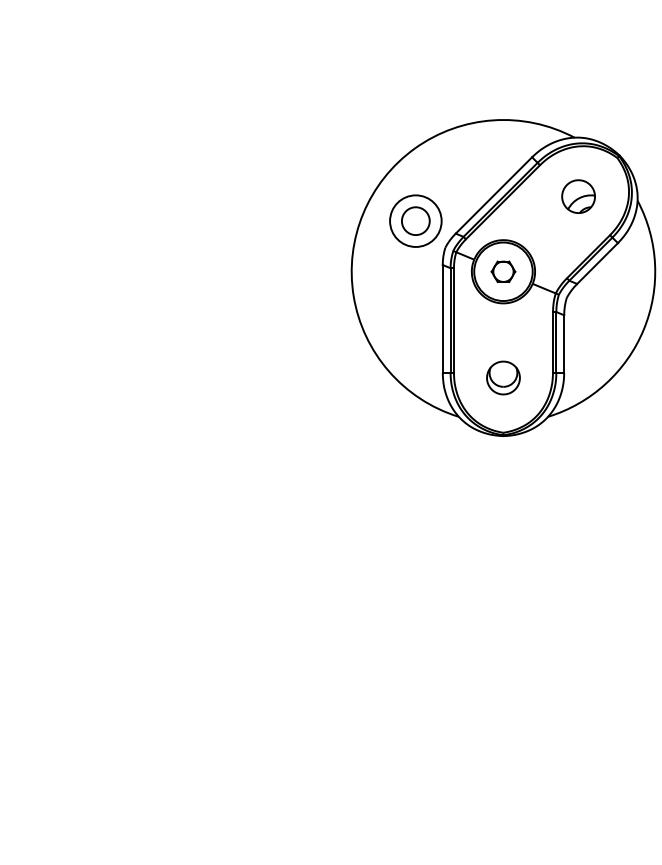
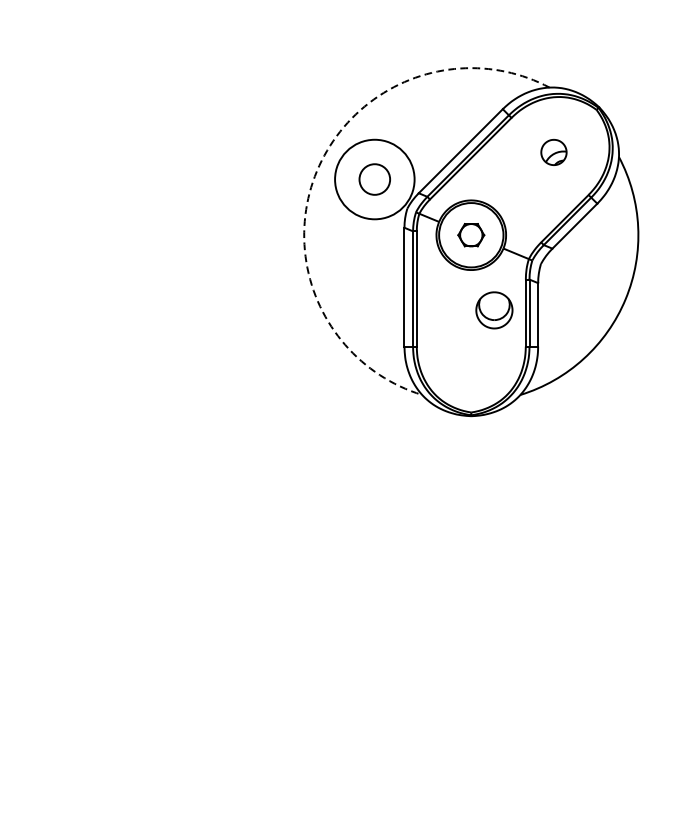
part: (578, 196) -> (553, 152), size x0.7
arc: (363, 213) -> (317, 171), solid -> dashed
circle: (415, 220) -> (374, 178), size x1.4
part: (503, 377) -> (494, 309), moved

